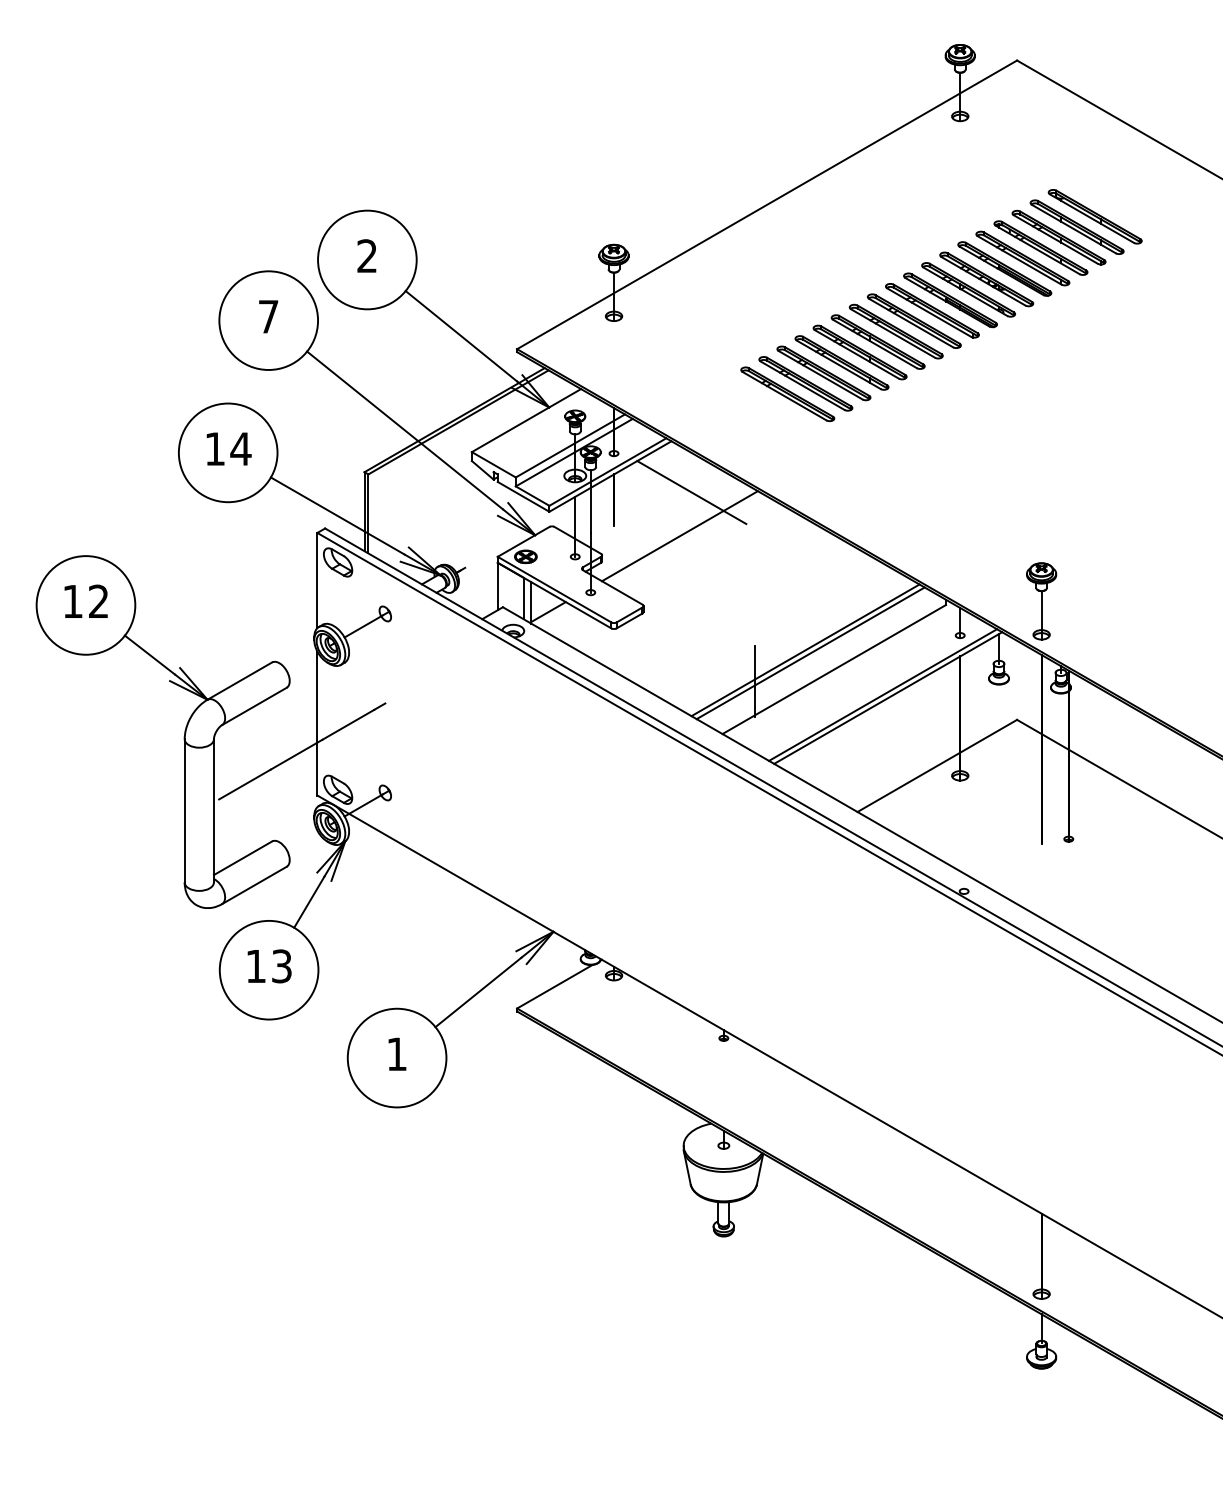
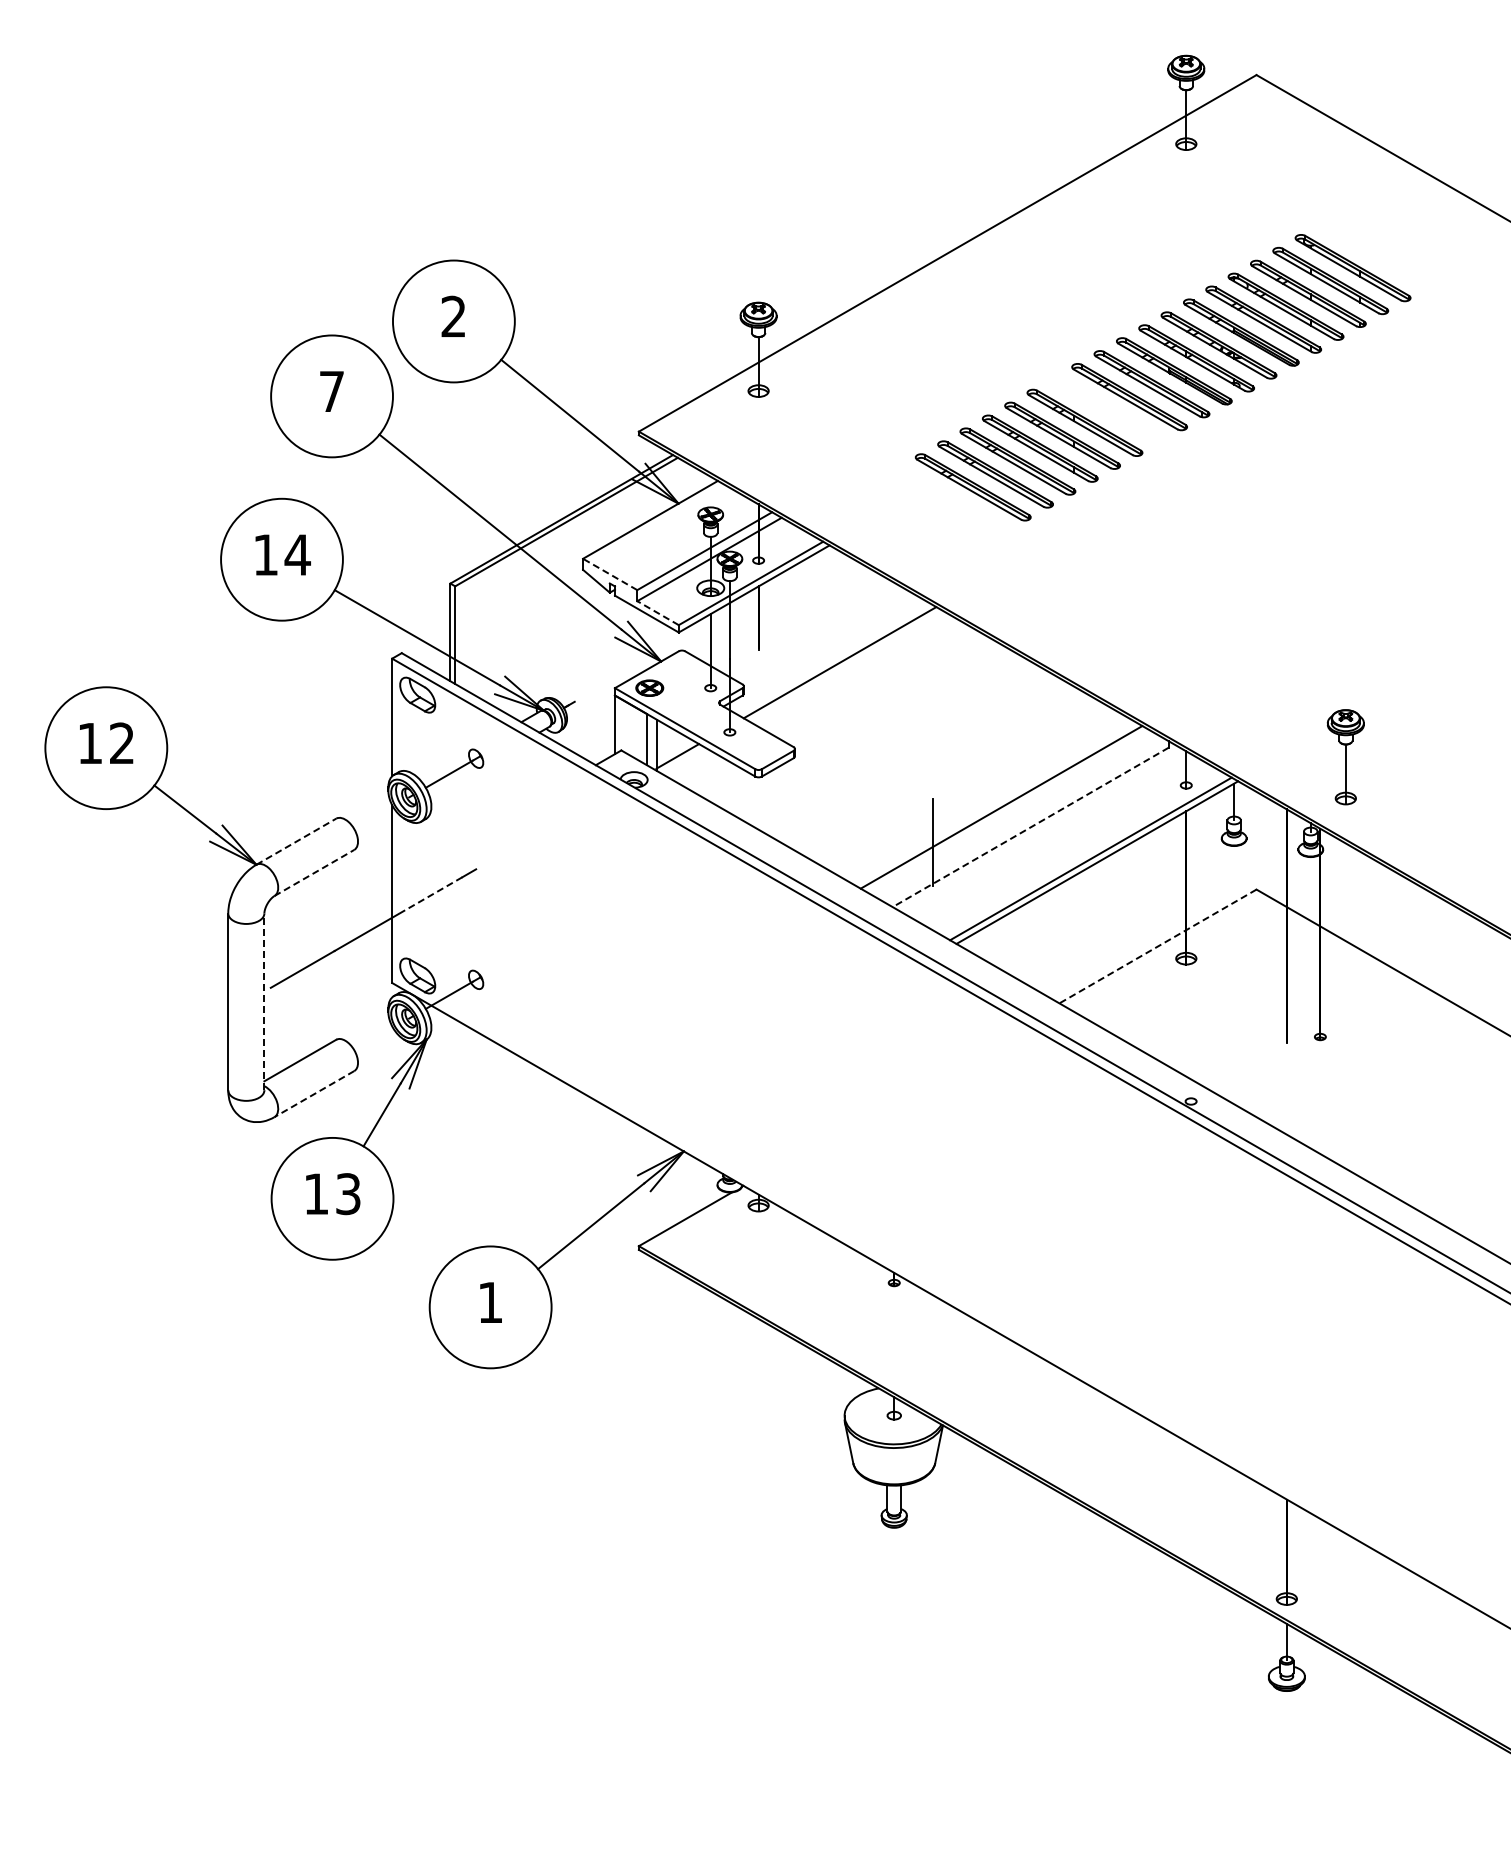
part: (896, 331) -> (1107, 409), removed
line: (493, 464) -> (609, 574), solid -> dashed
line: (691, 492) -> (854, 608), removed
line: (532, 496) -> (658, 613), solid -> dashed
part: (1041, 601) -> (1345, 757), moved
line: (805, 650) -> (995, 803), removed
line: (834, 669) -> (1030, 827), solid -> dashed
line: (239, 680) -> (296, 841), solid -> dashed
line: (254, 706) -> (314, 872), solid -> dashed
line: (348, 724) -> (430, 895), solid -> dashed
line: (936, 765) -> (1157, 946), solid -> dashed
line: (214, 810) -> (264, 1001), solid -> dashed
line: (253, 885) -> (313, 1094), solid -> dashed

